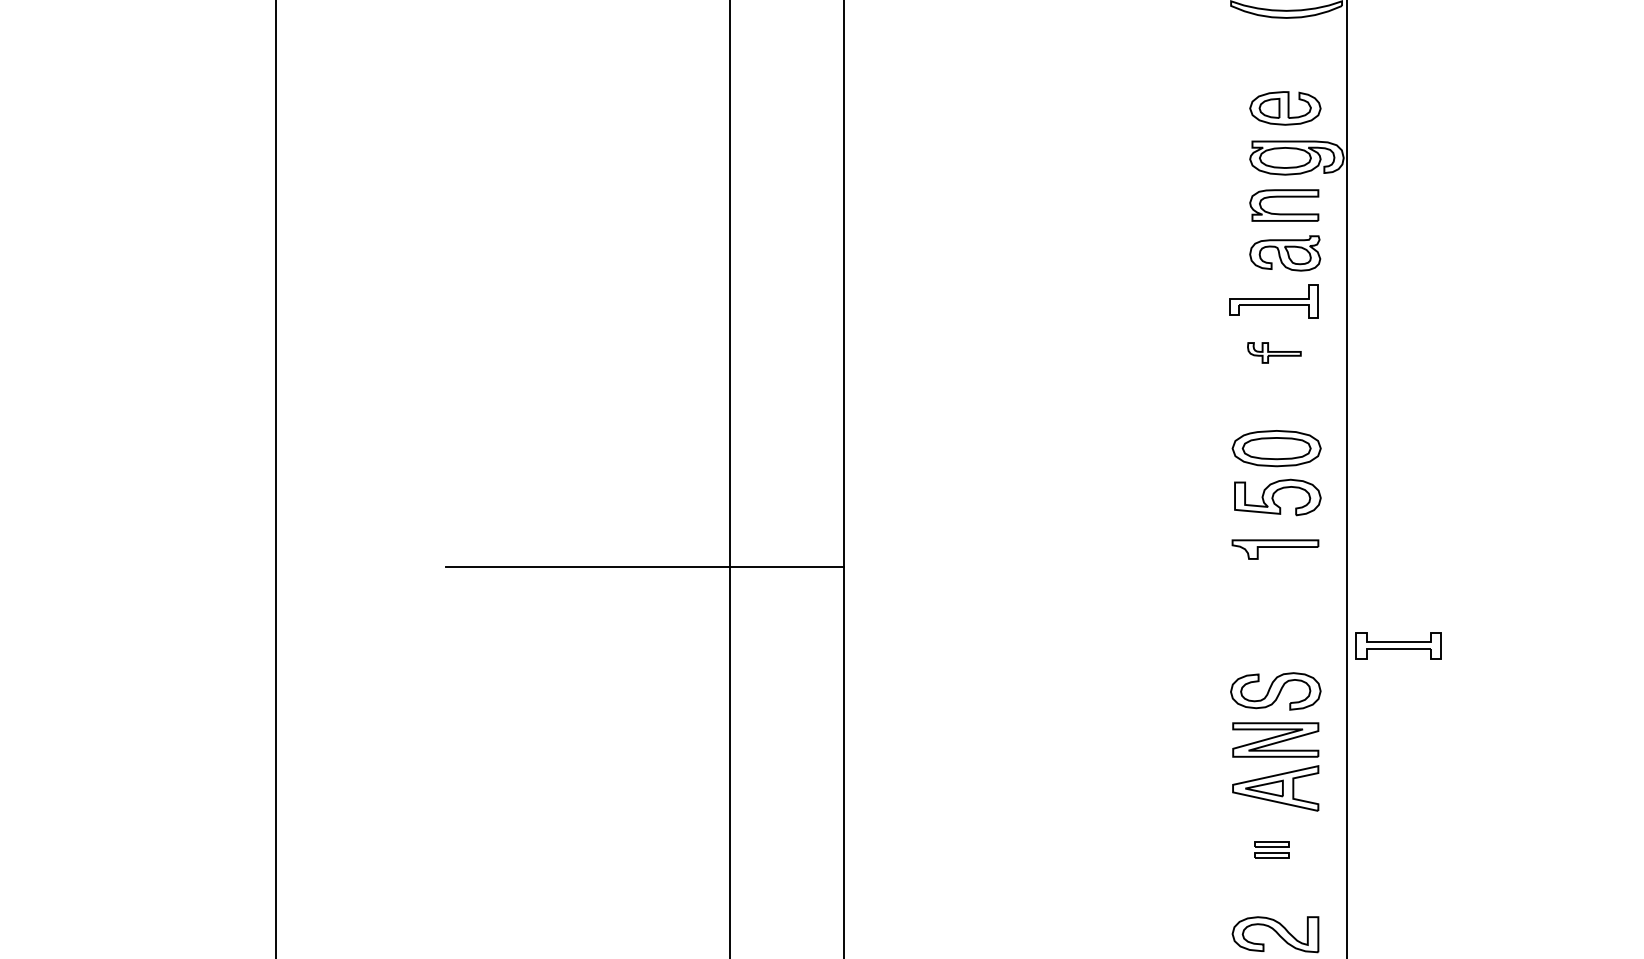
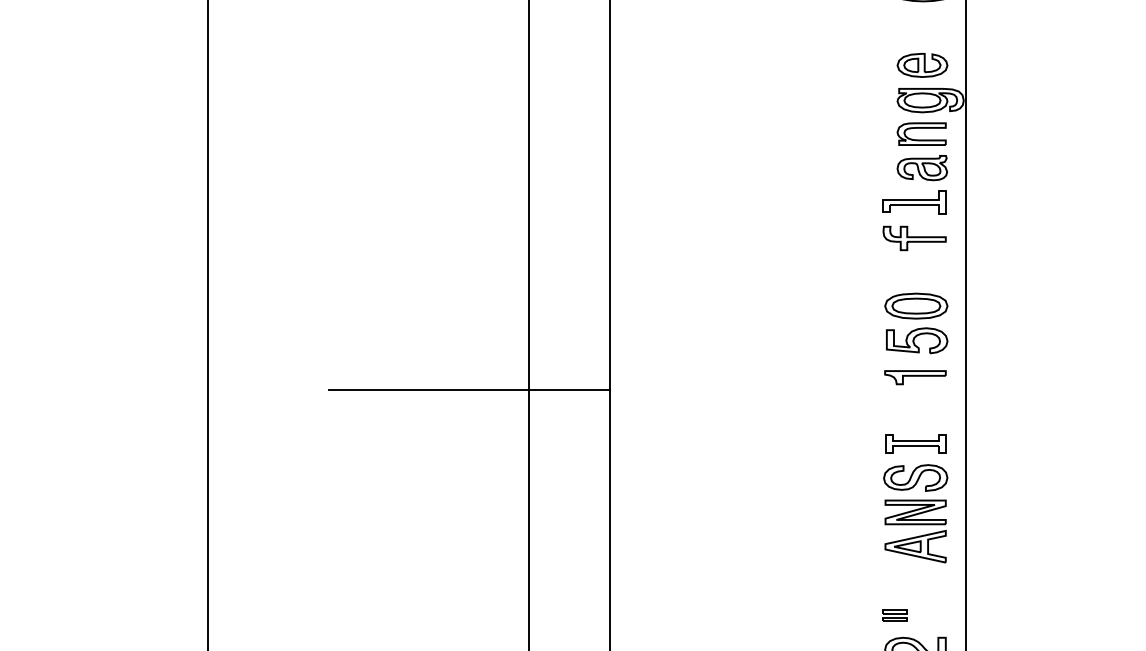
part: (1274, 352) -> (914, 238), size x1.67
part: (1398, 645) -> (915, 443), moved
part: (1271, 849) -> (894, 615), moved

